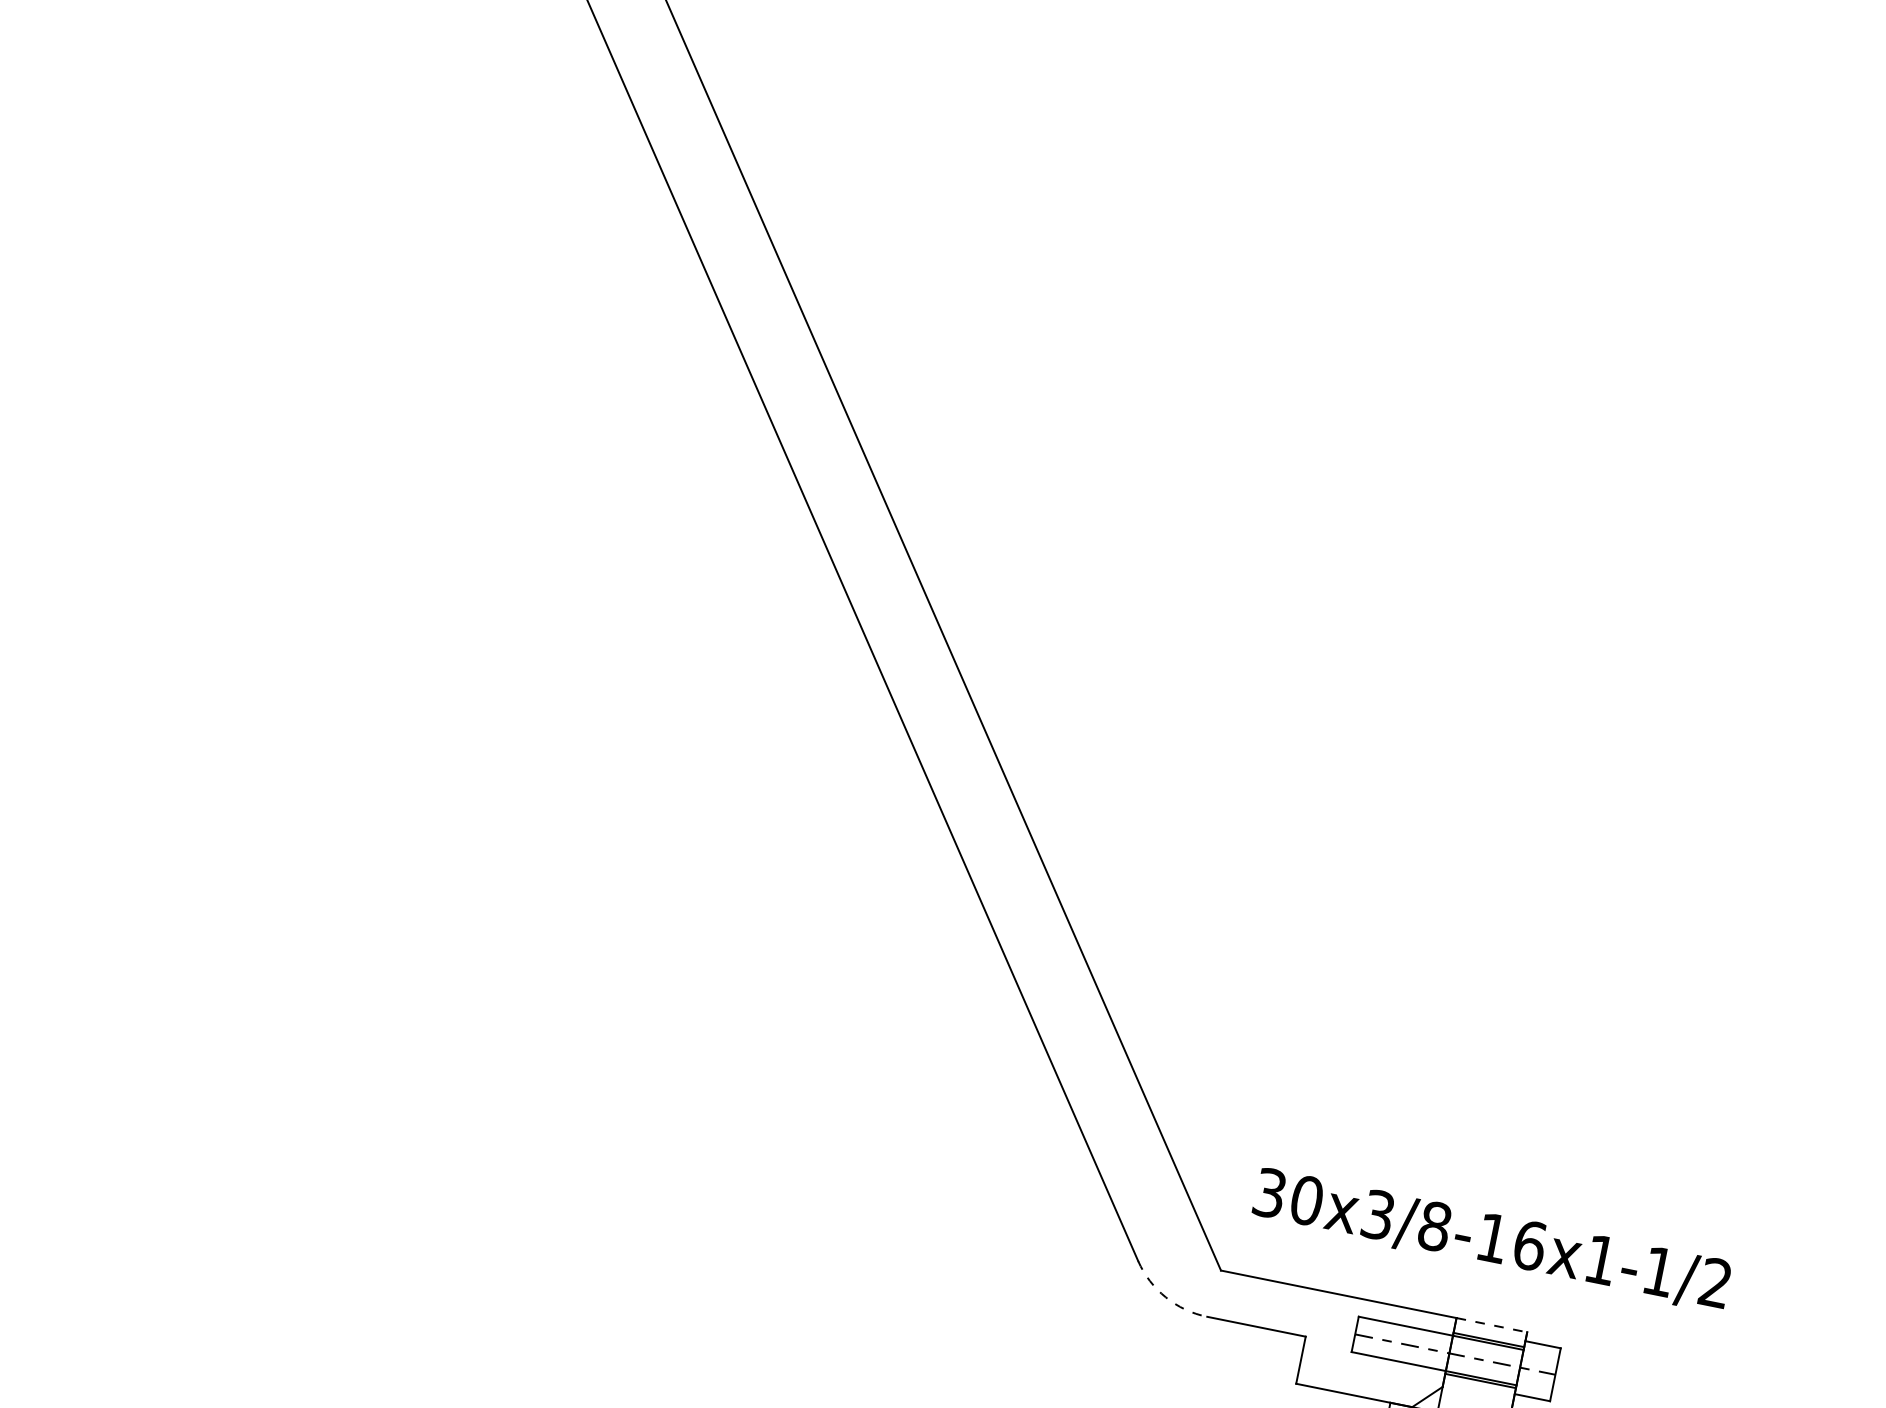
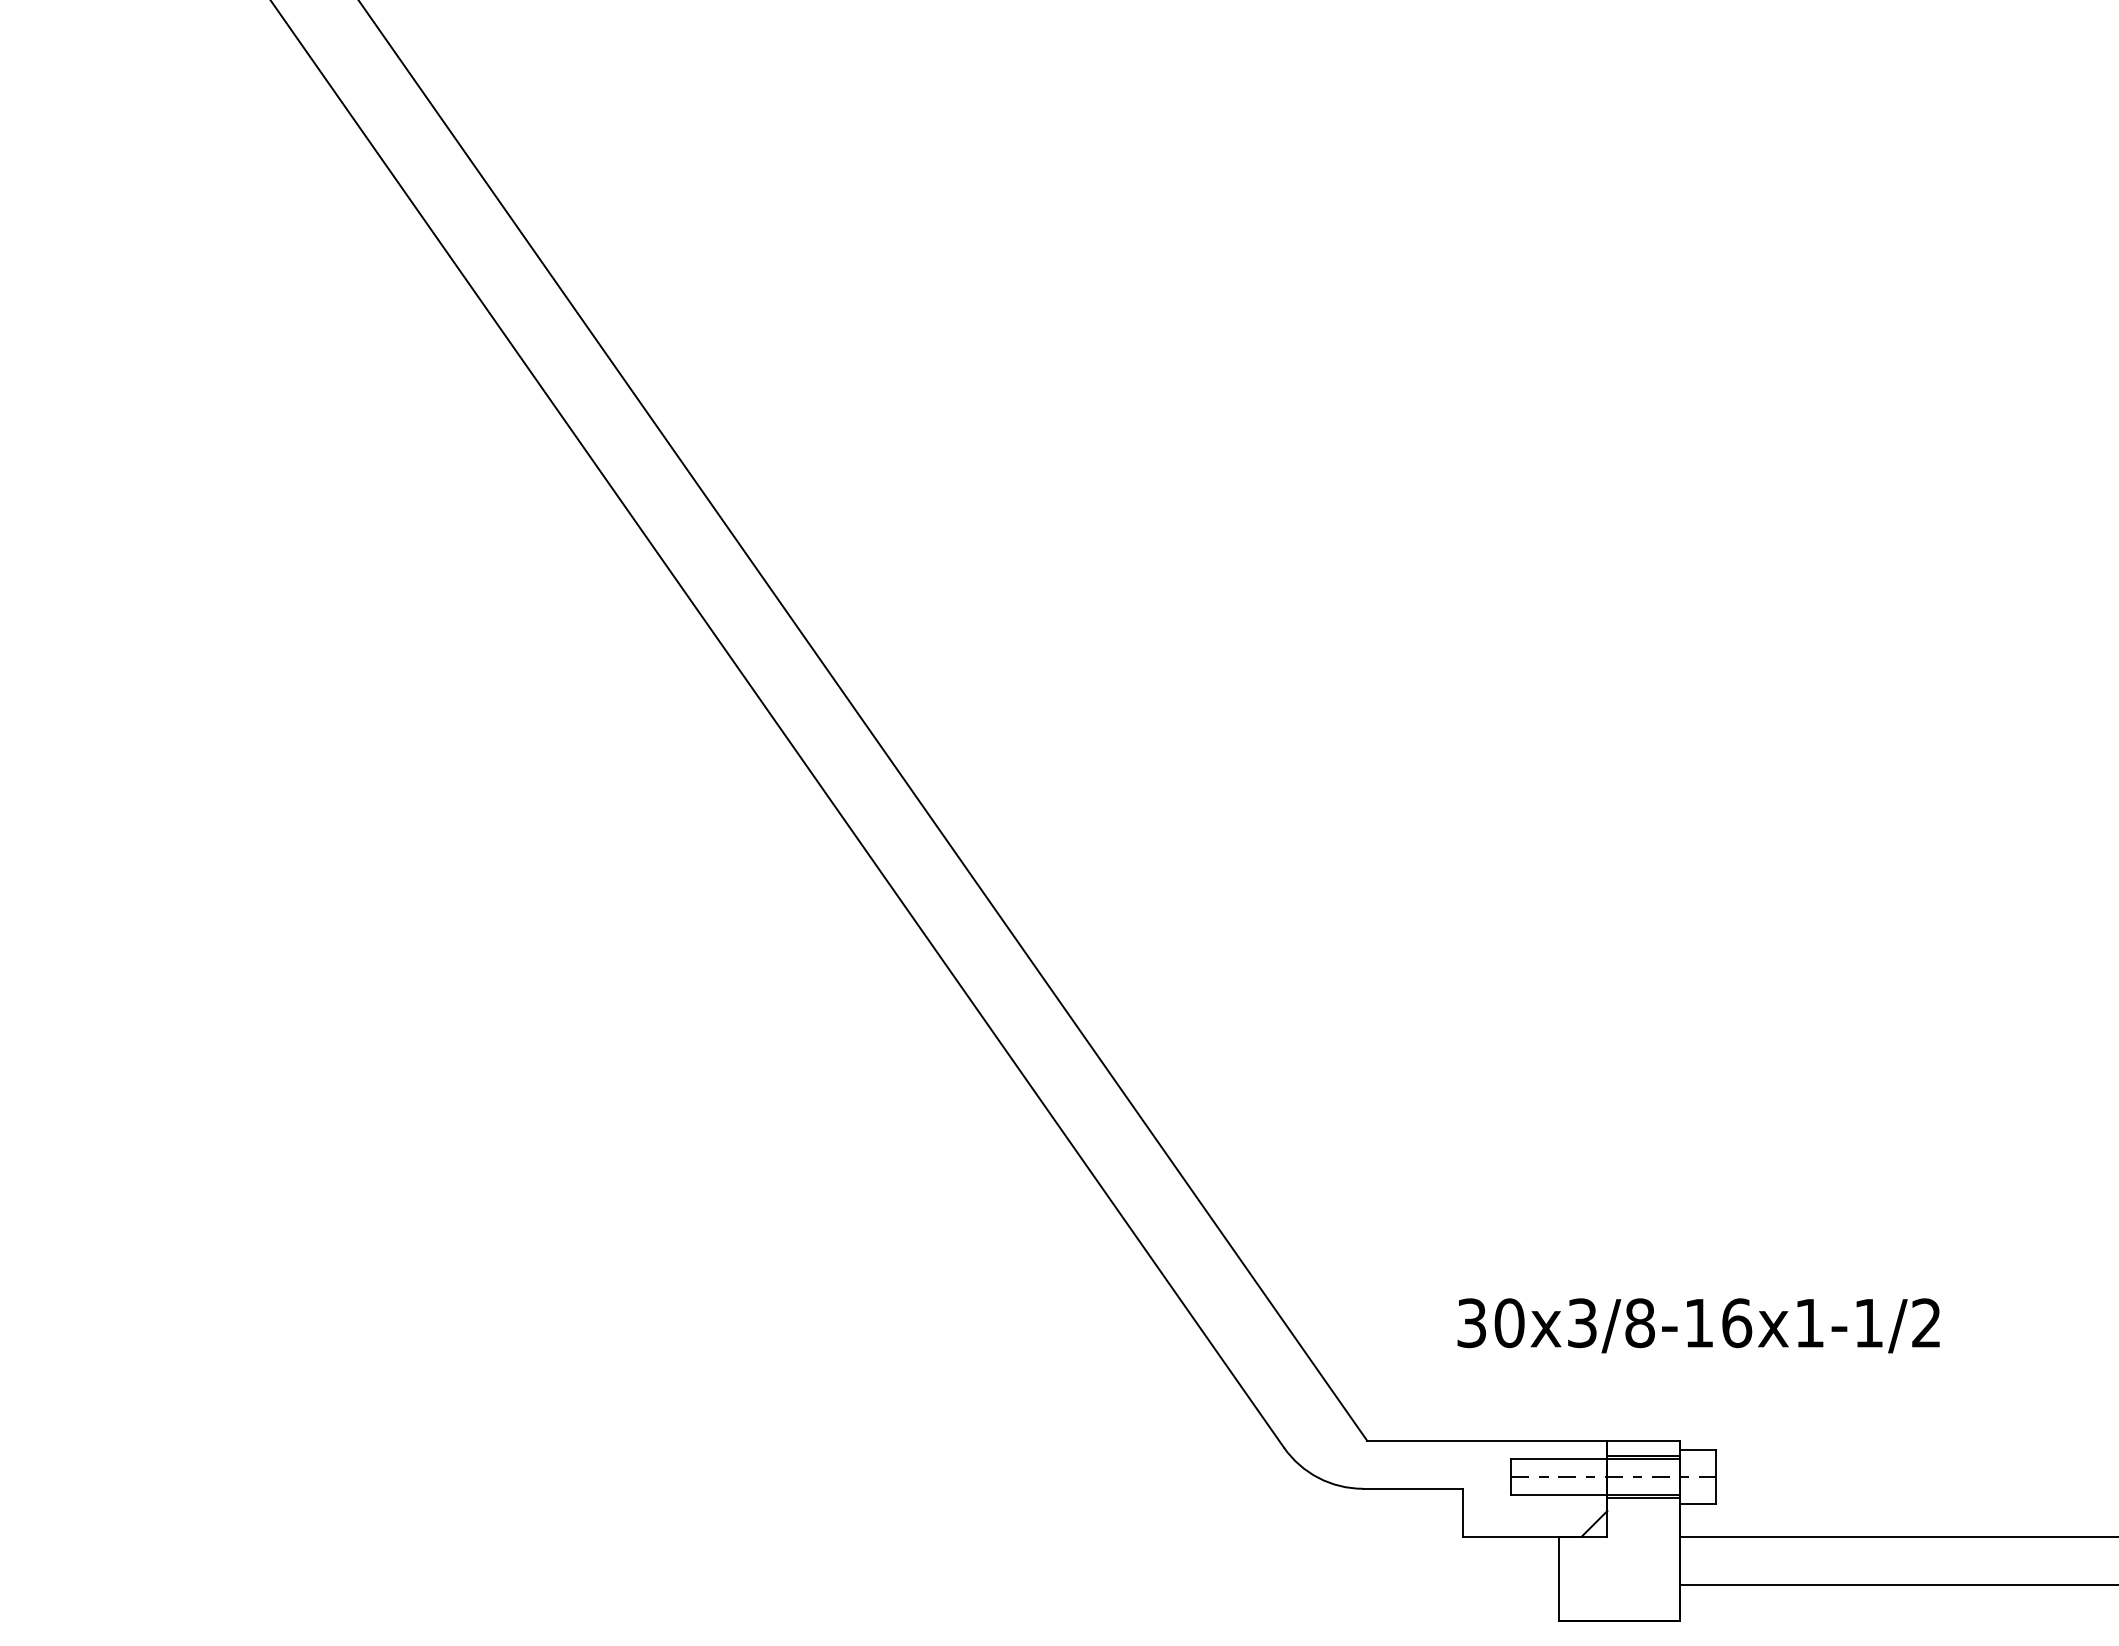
text: (1491, 1240) -> (1698, 1325), moved
arc: (1166, 1297) -> (1318, 1477), dashed -> solid
line: (1491, 1324) -> (1643, 1440), dashed -> solid

